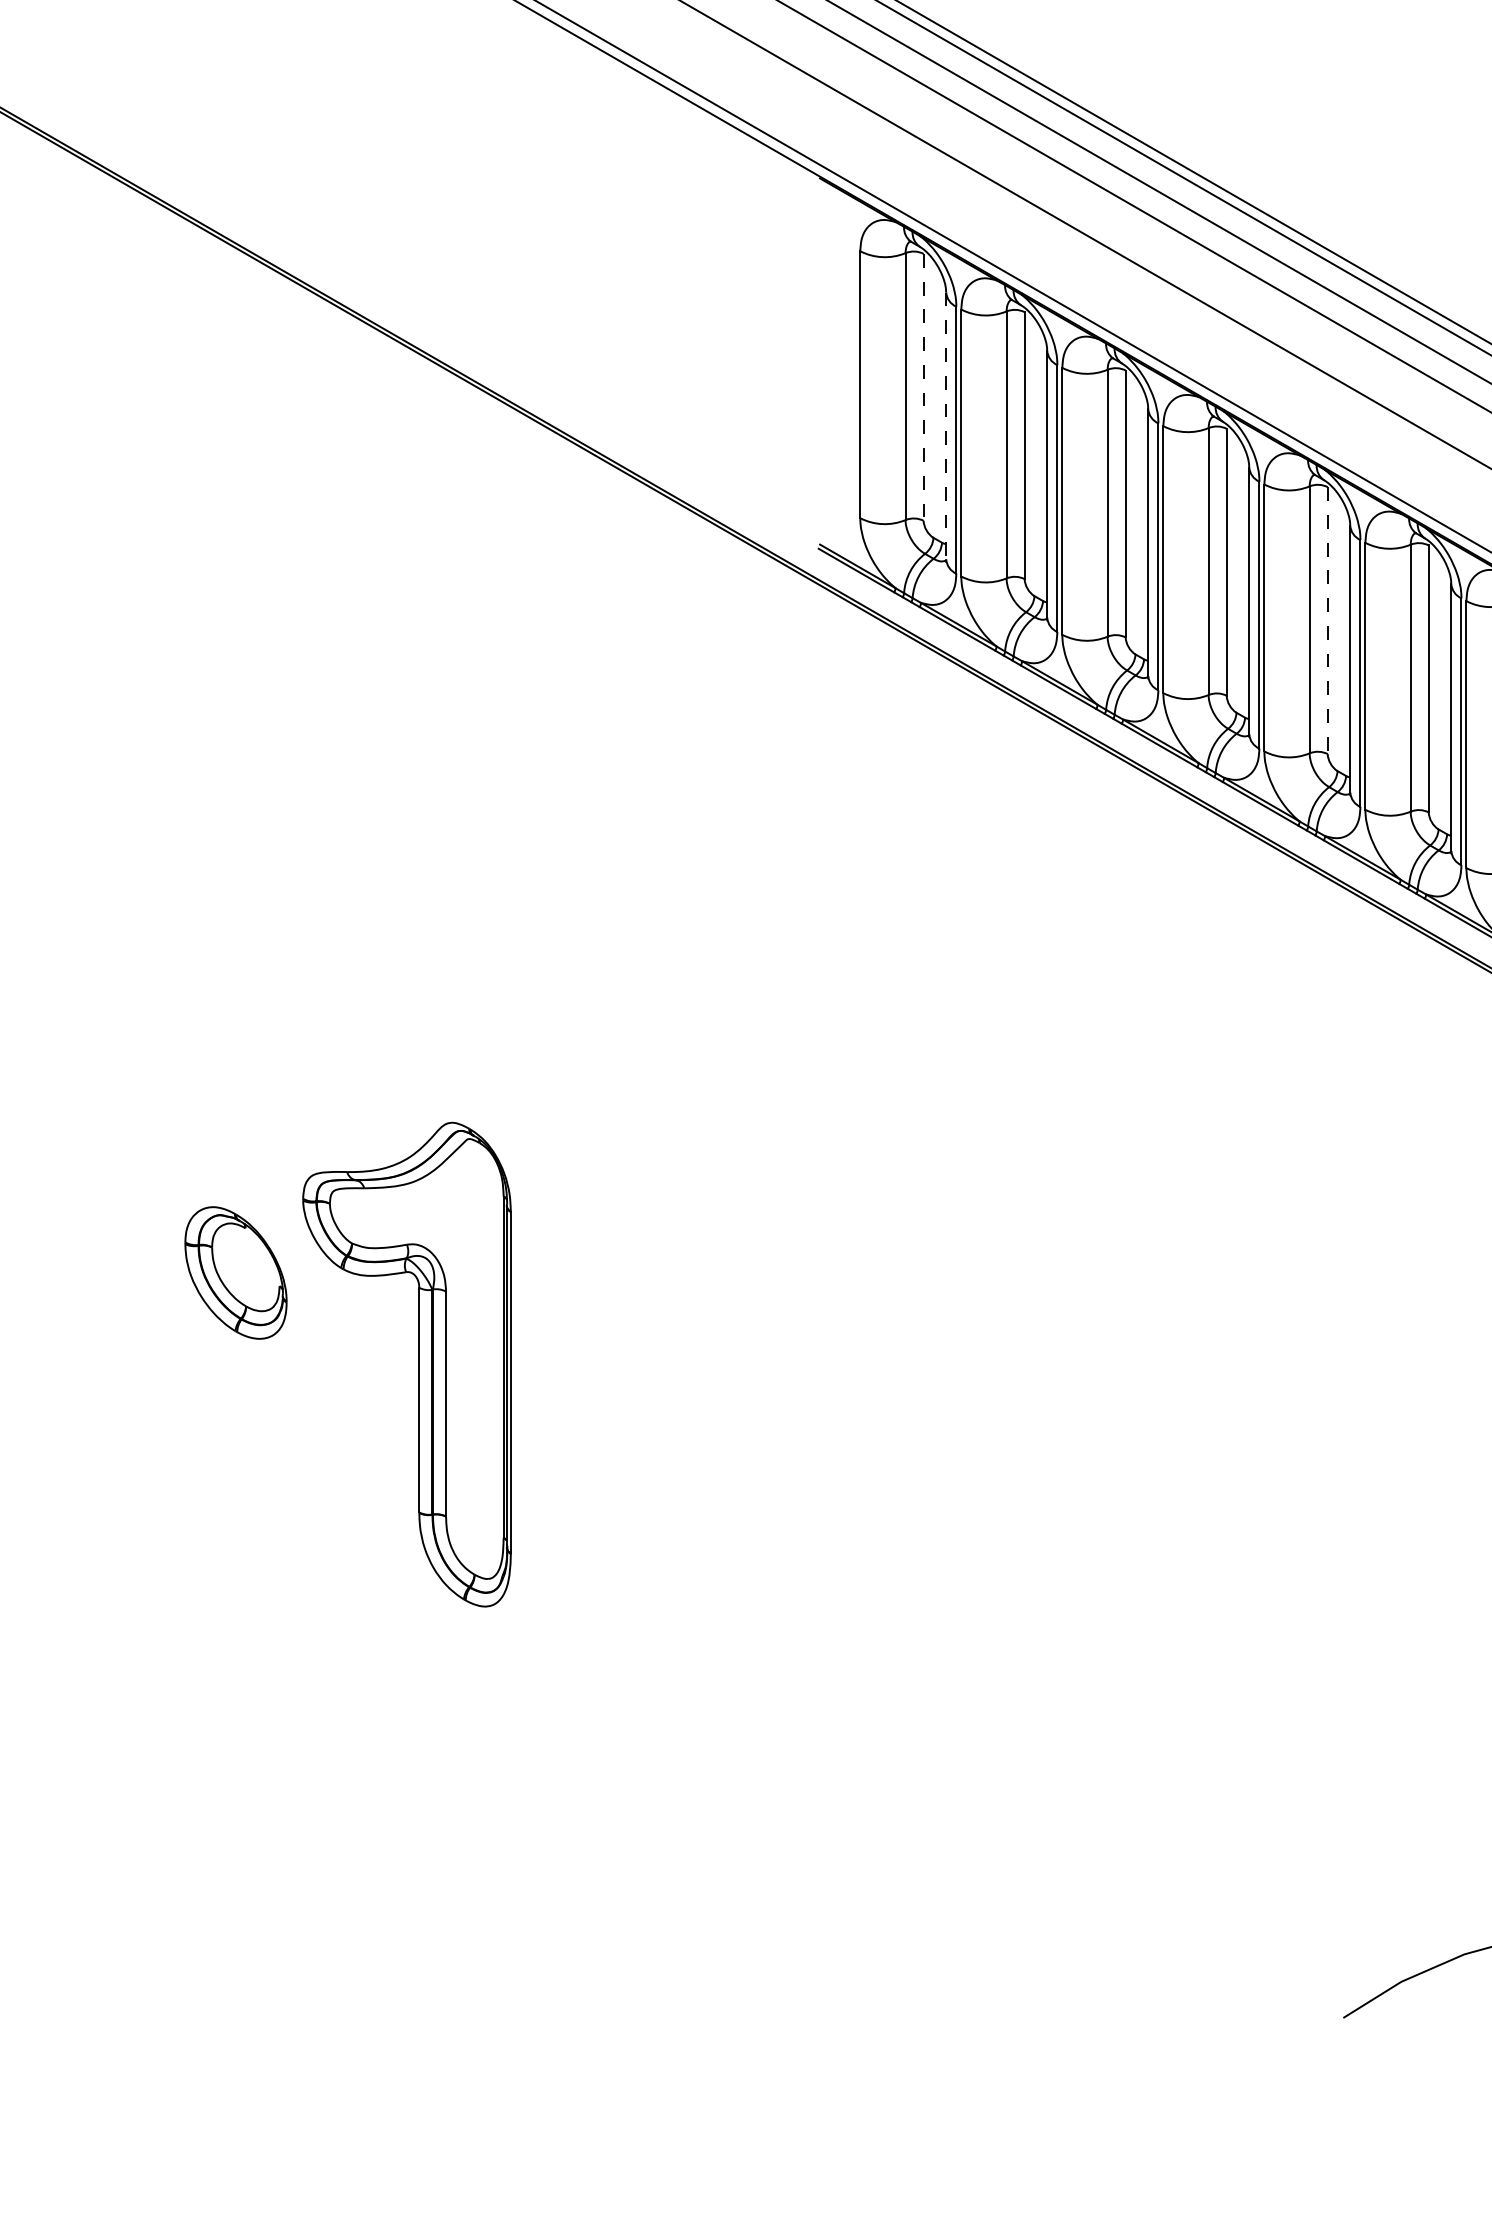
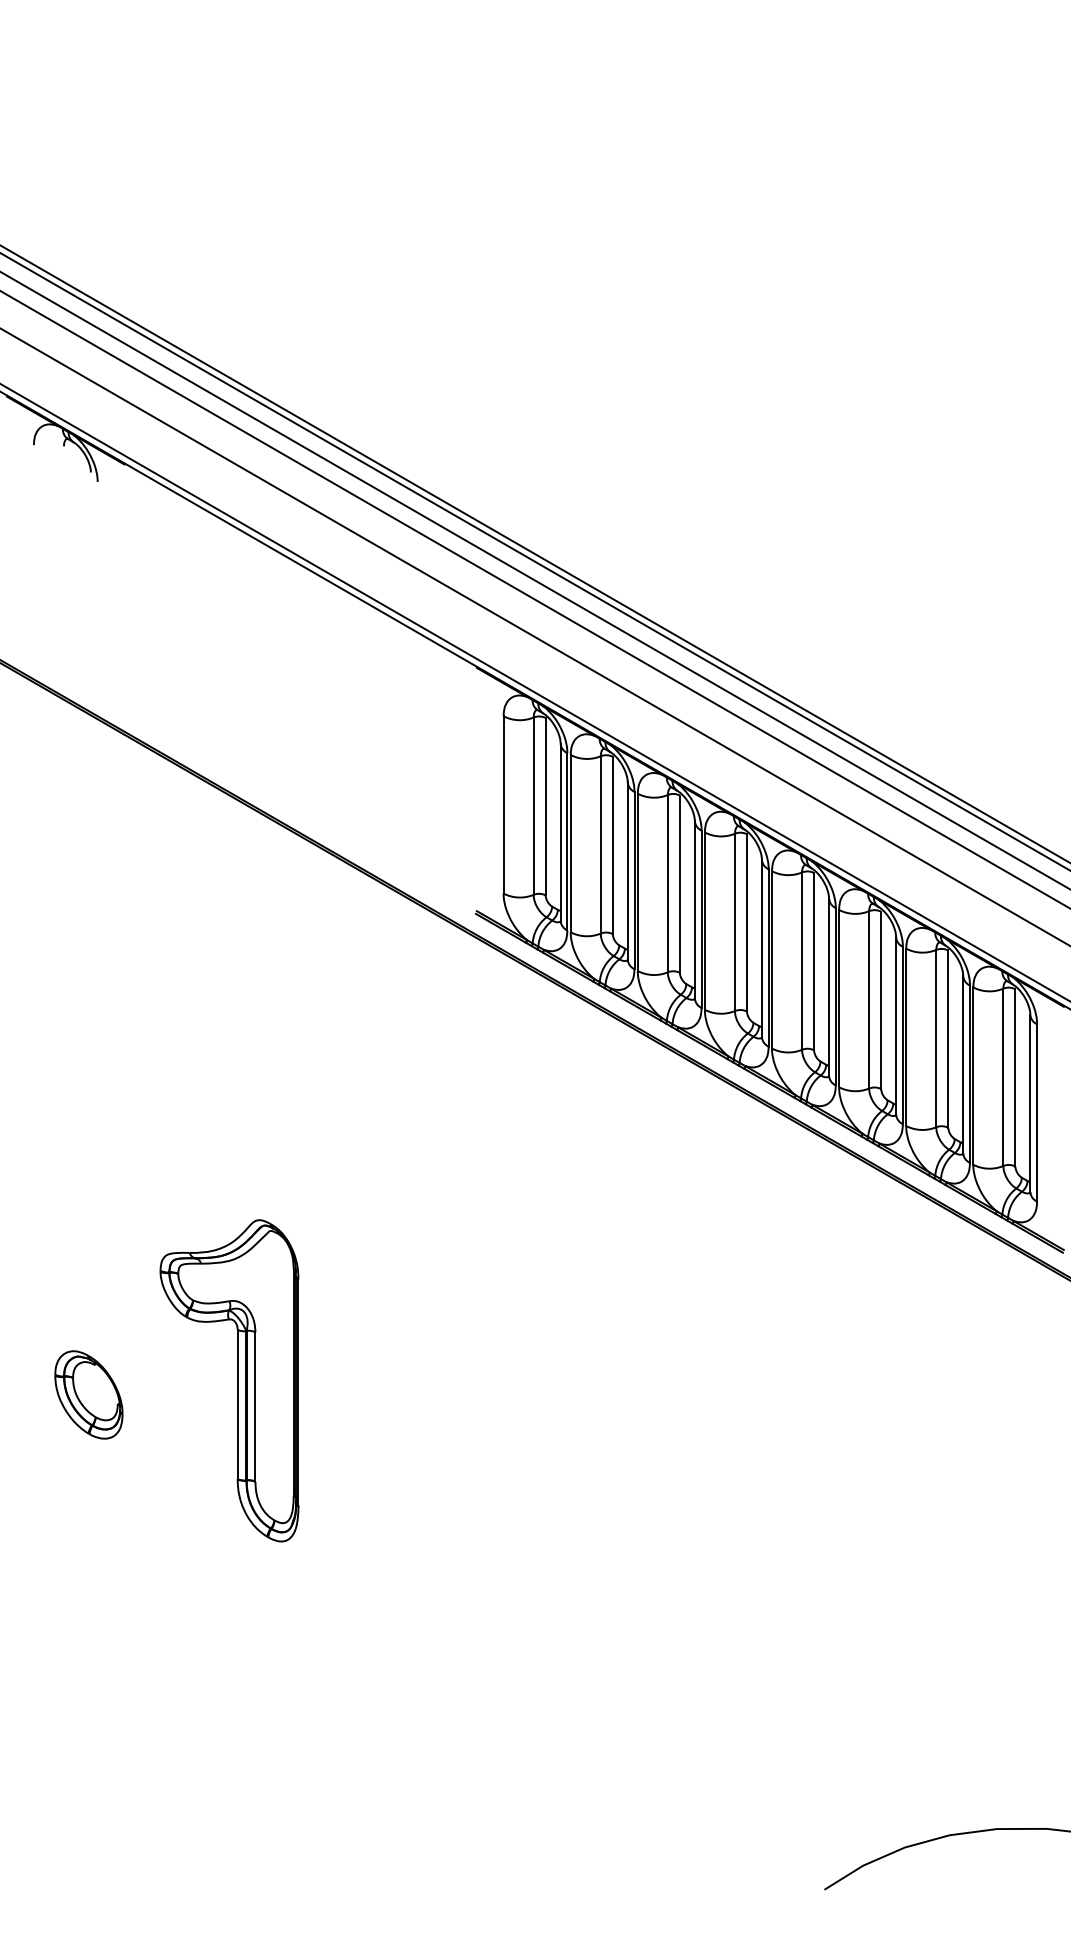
line: (923, 387) -> (545, 806), dashed -> solid
line: (945, 426) -> (560, 832), dashed -> solid
line: (1328, 620) -> (814, 961), dashed -> solid
part: (419, 1364) -> (237, 1380), moved

